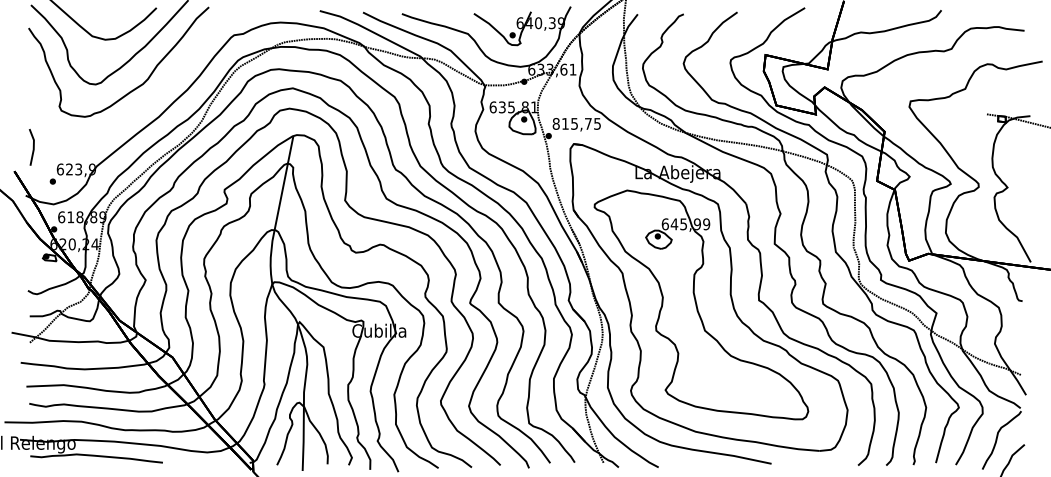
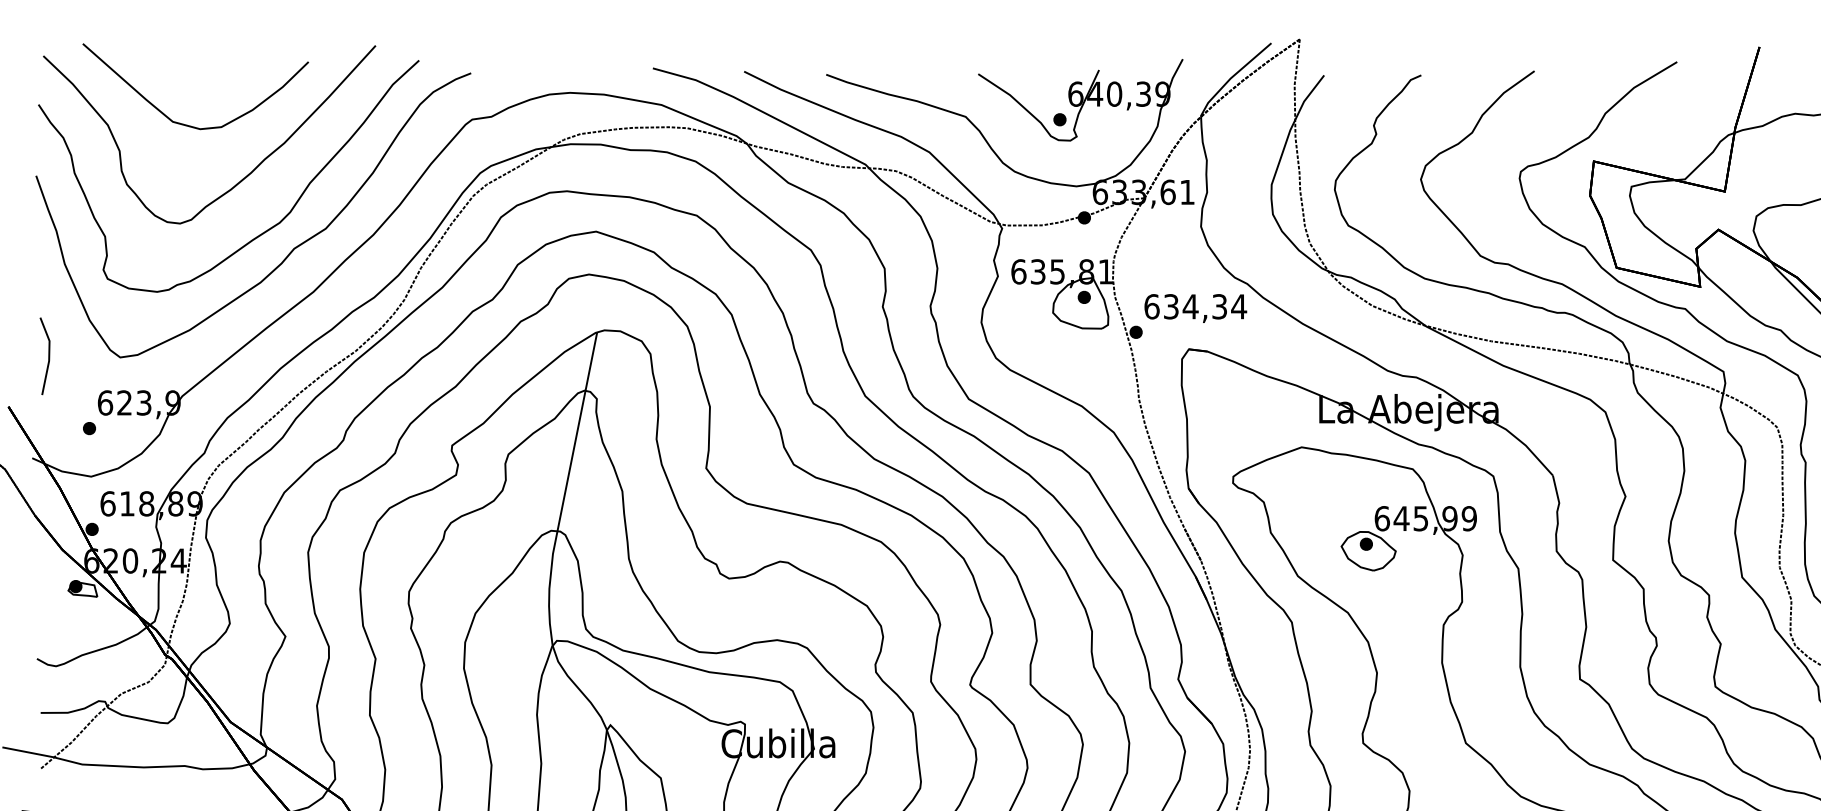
curve: (147, 97) -> (289, 250), added
text: (576, 123) -> (1194, 305), 815,75 -> 634,34

